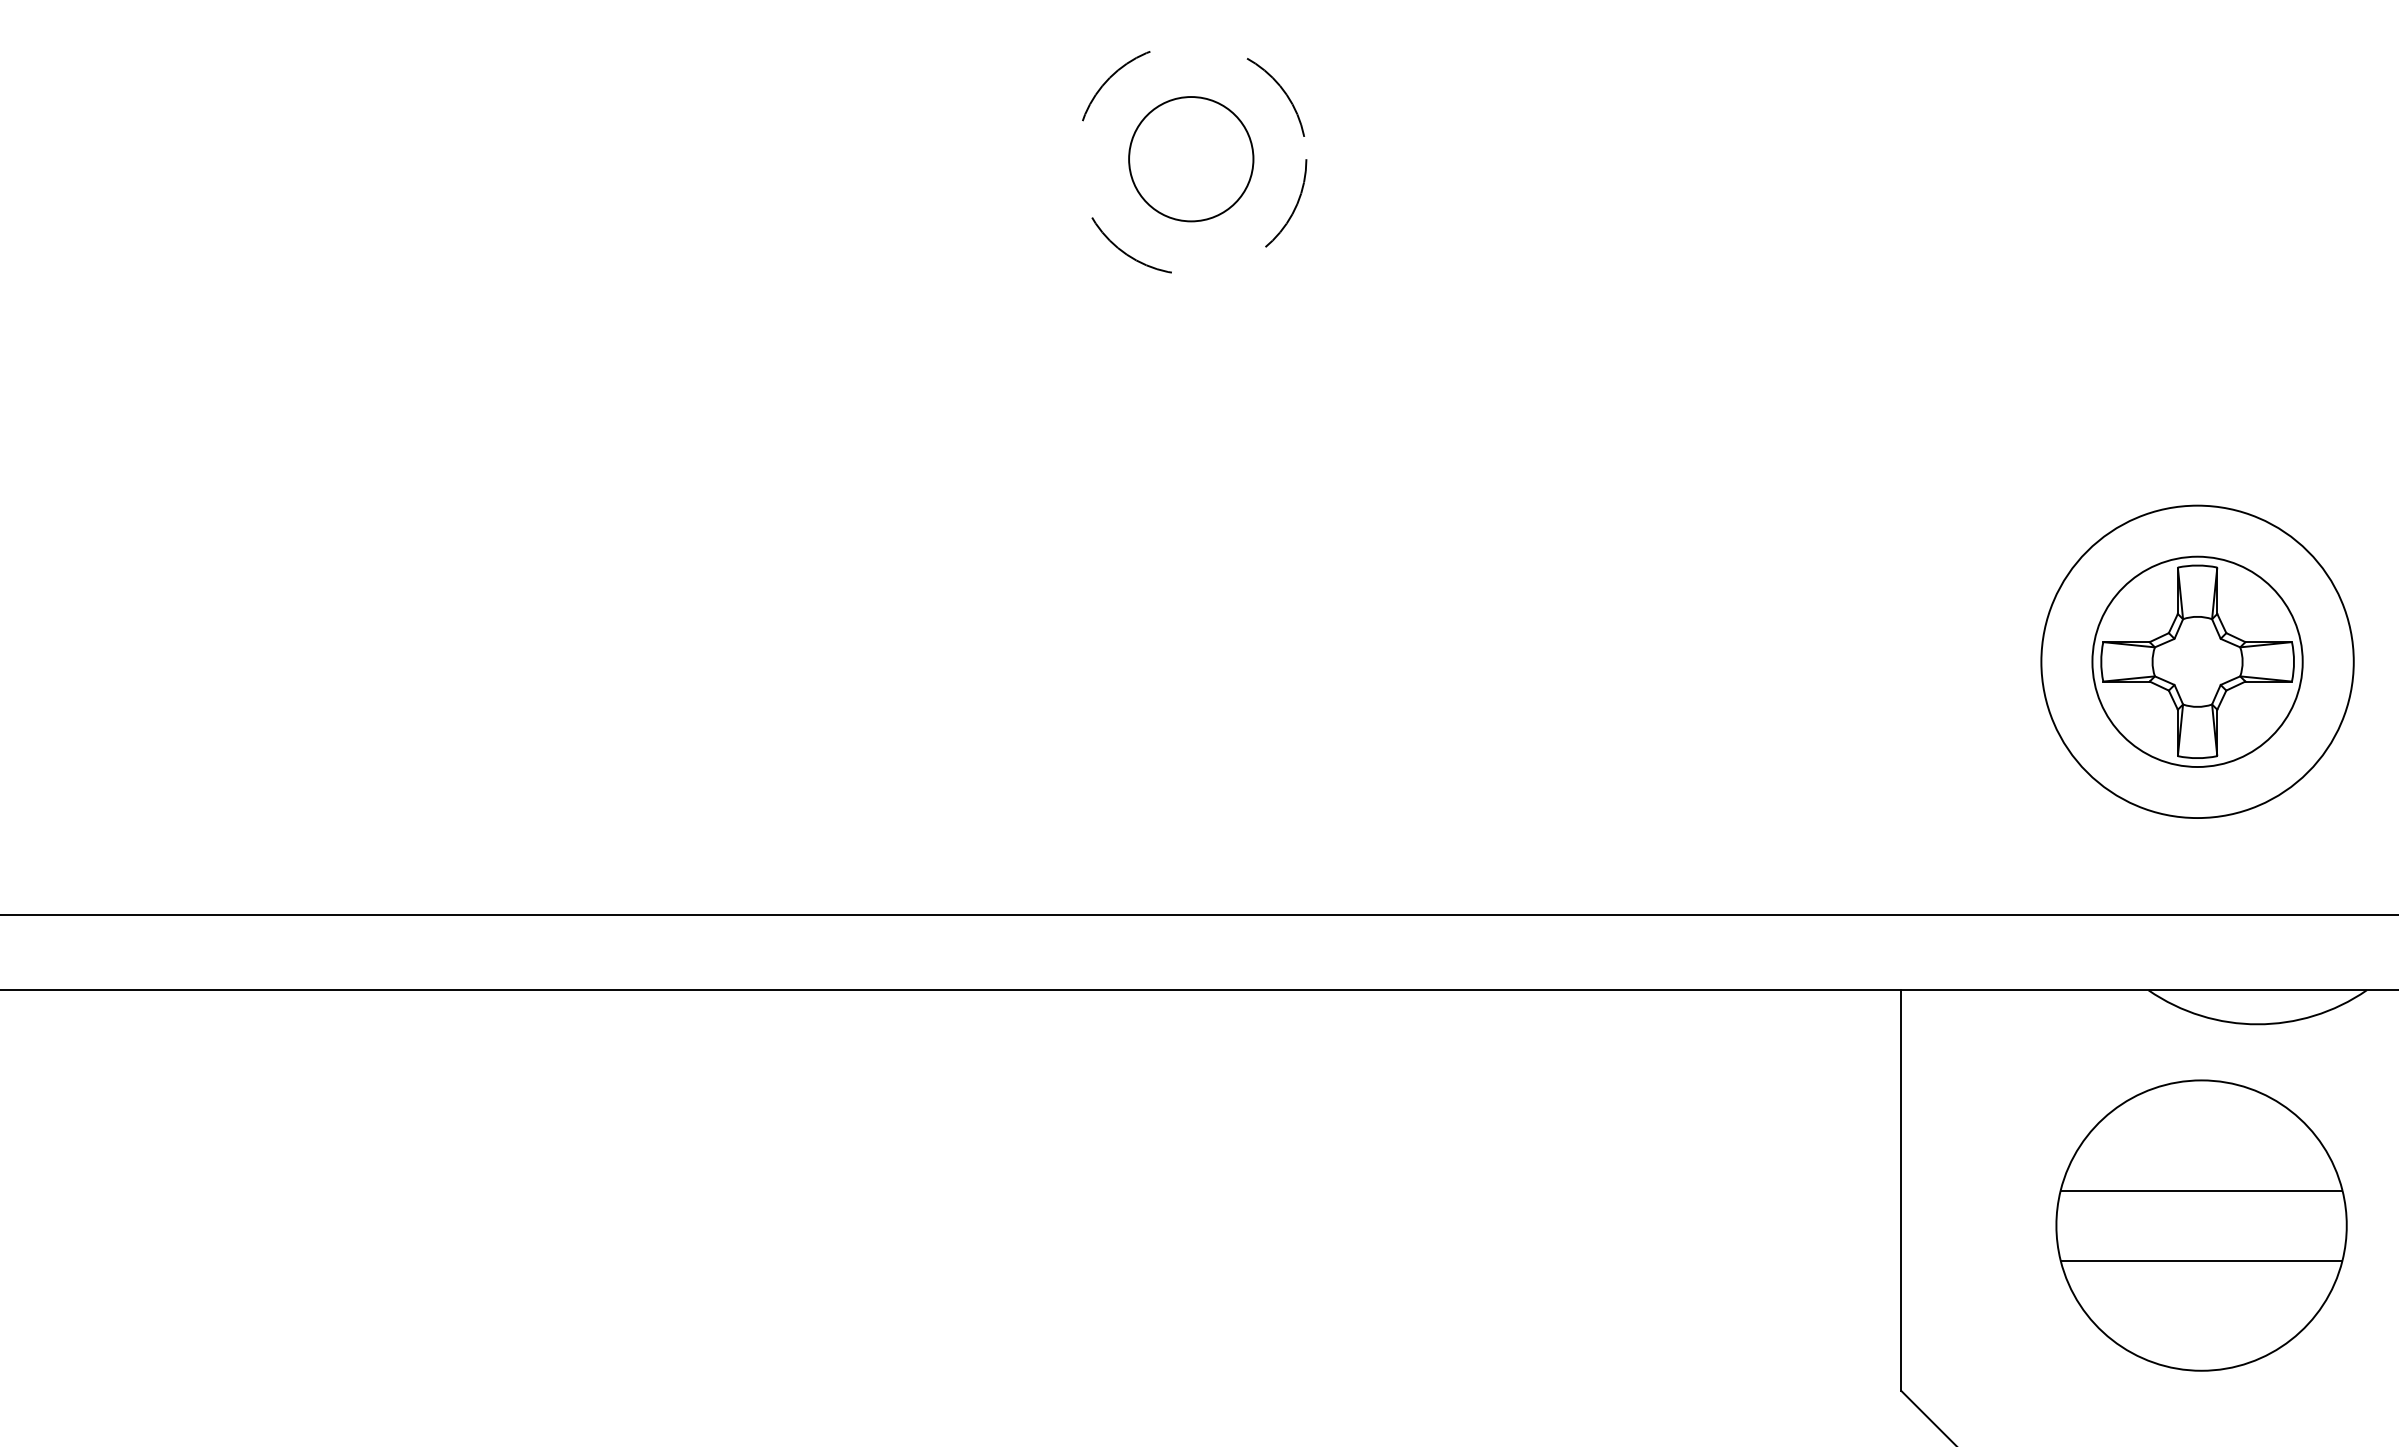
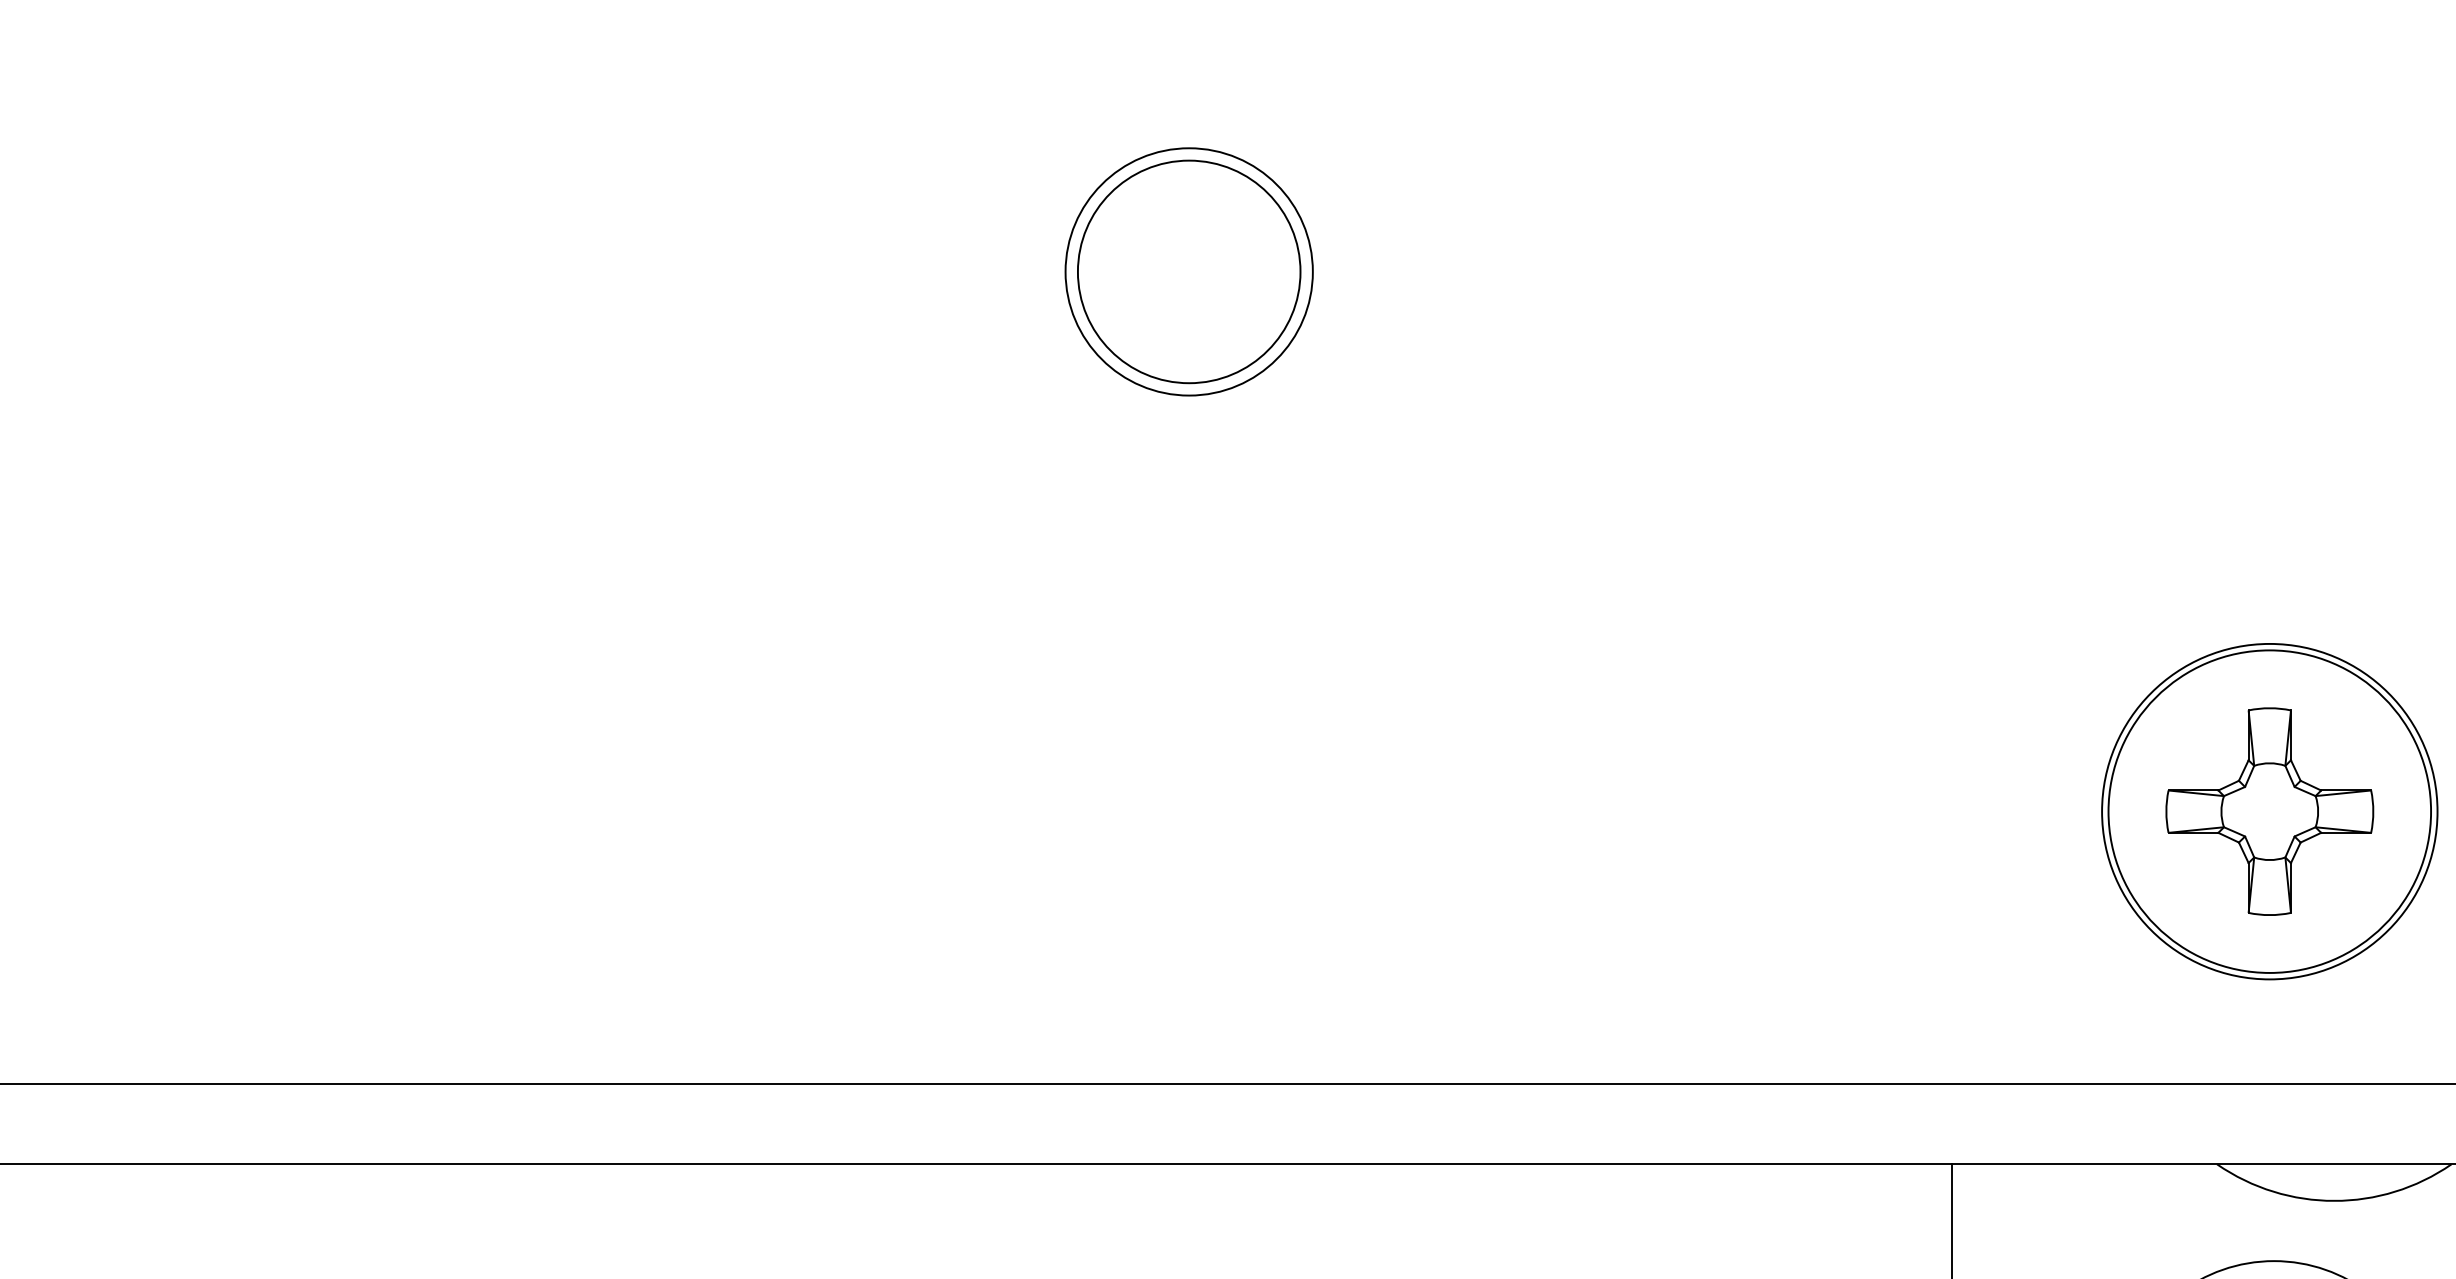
circle: (1190, 158) -> (1188, 271), size x1.67
circle: (1191, 159) -> (1189, 272), dashed -> solid
circle: (2197, 661) -> (2269, 811), size x1.43

